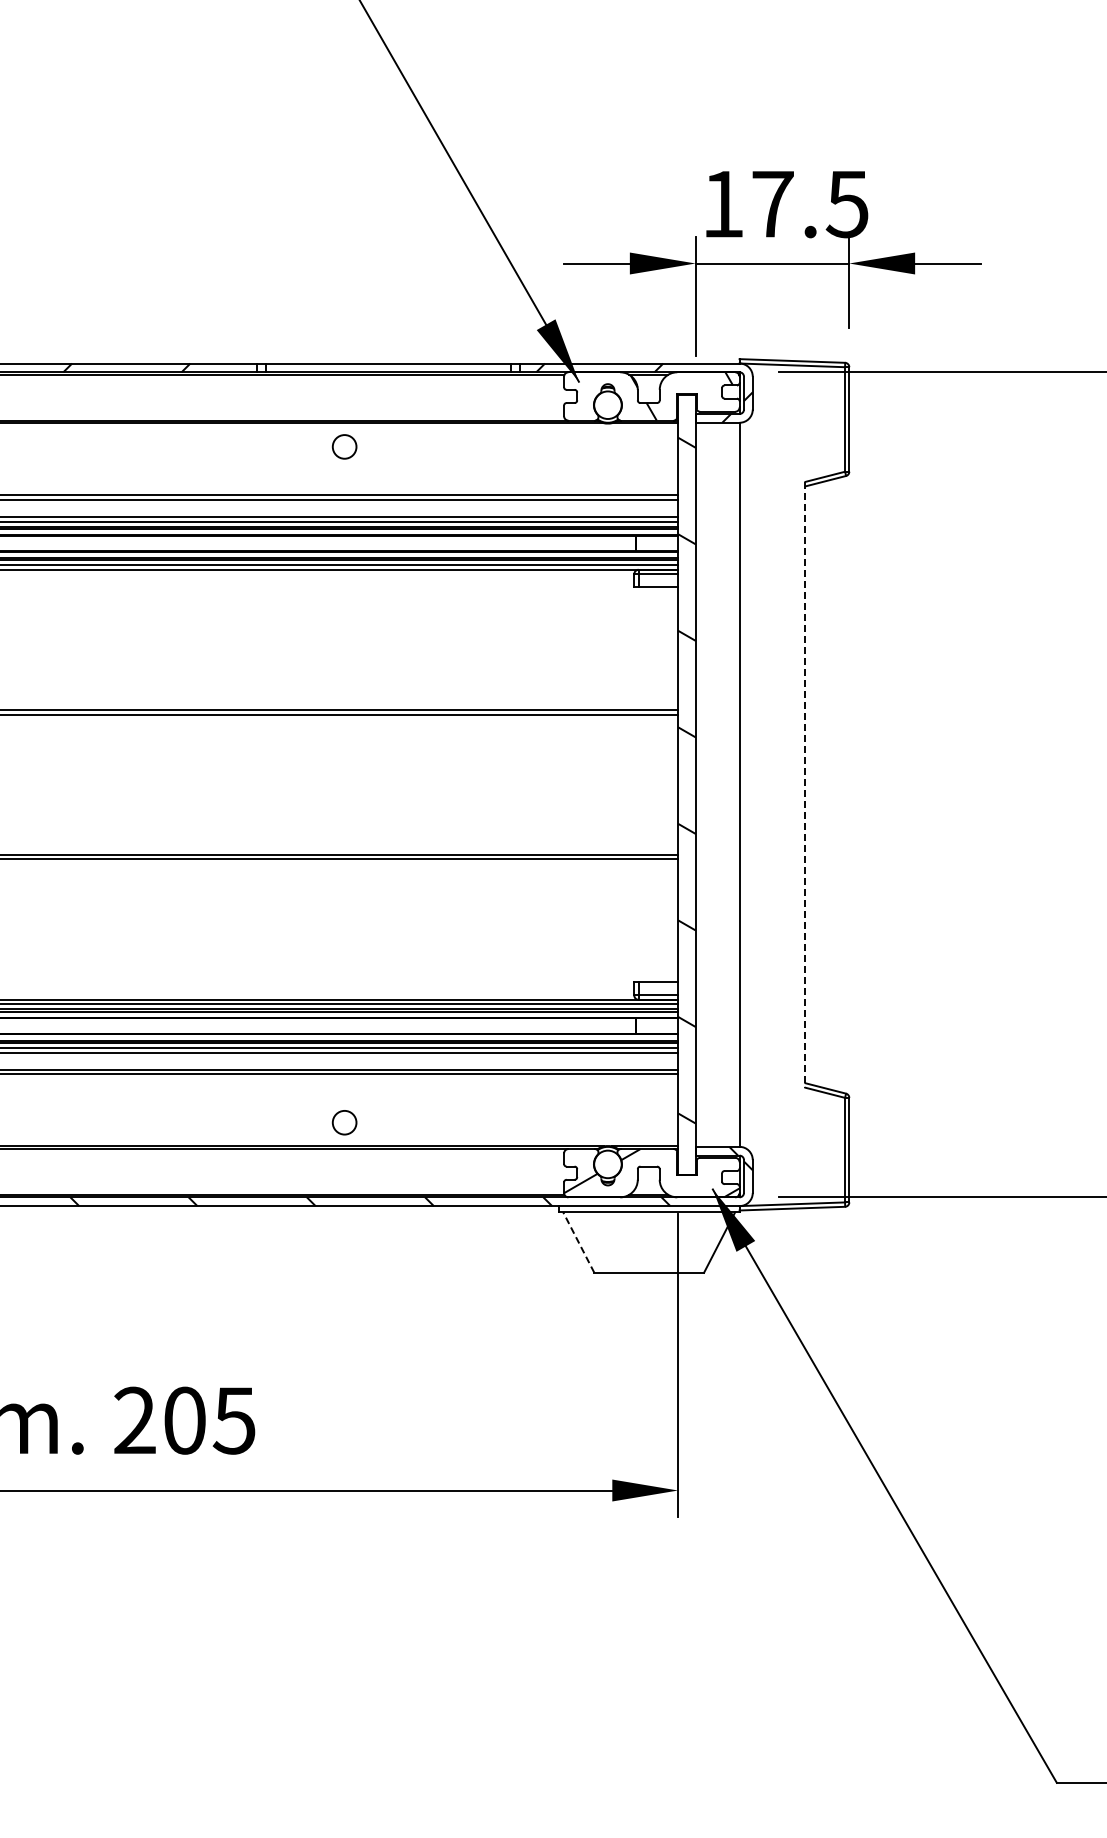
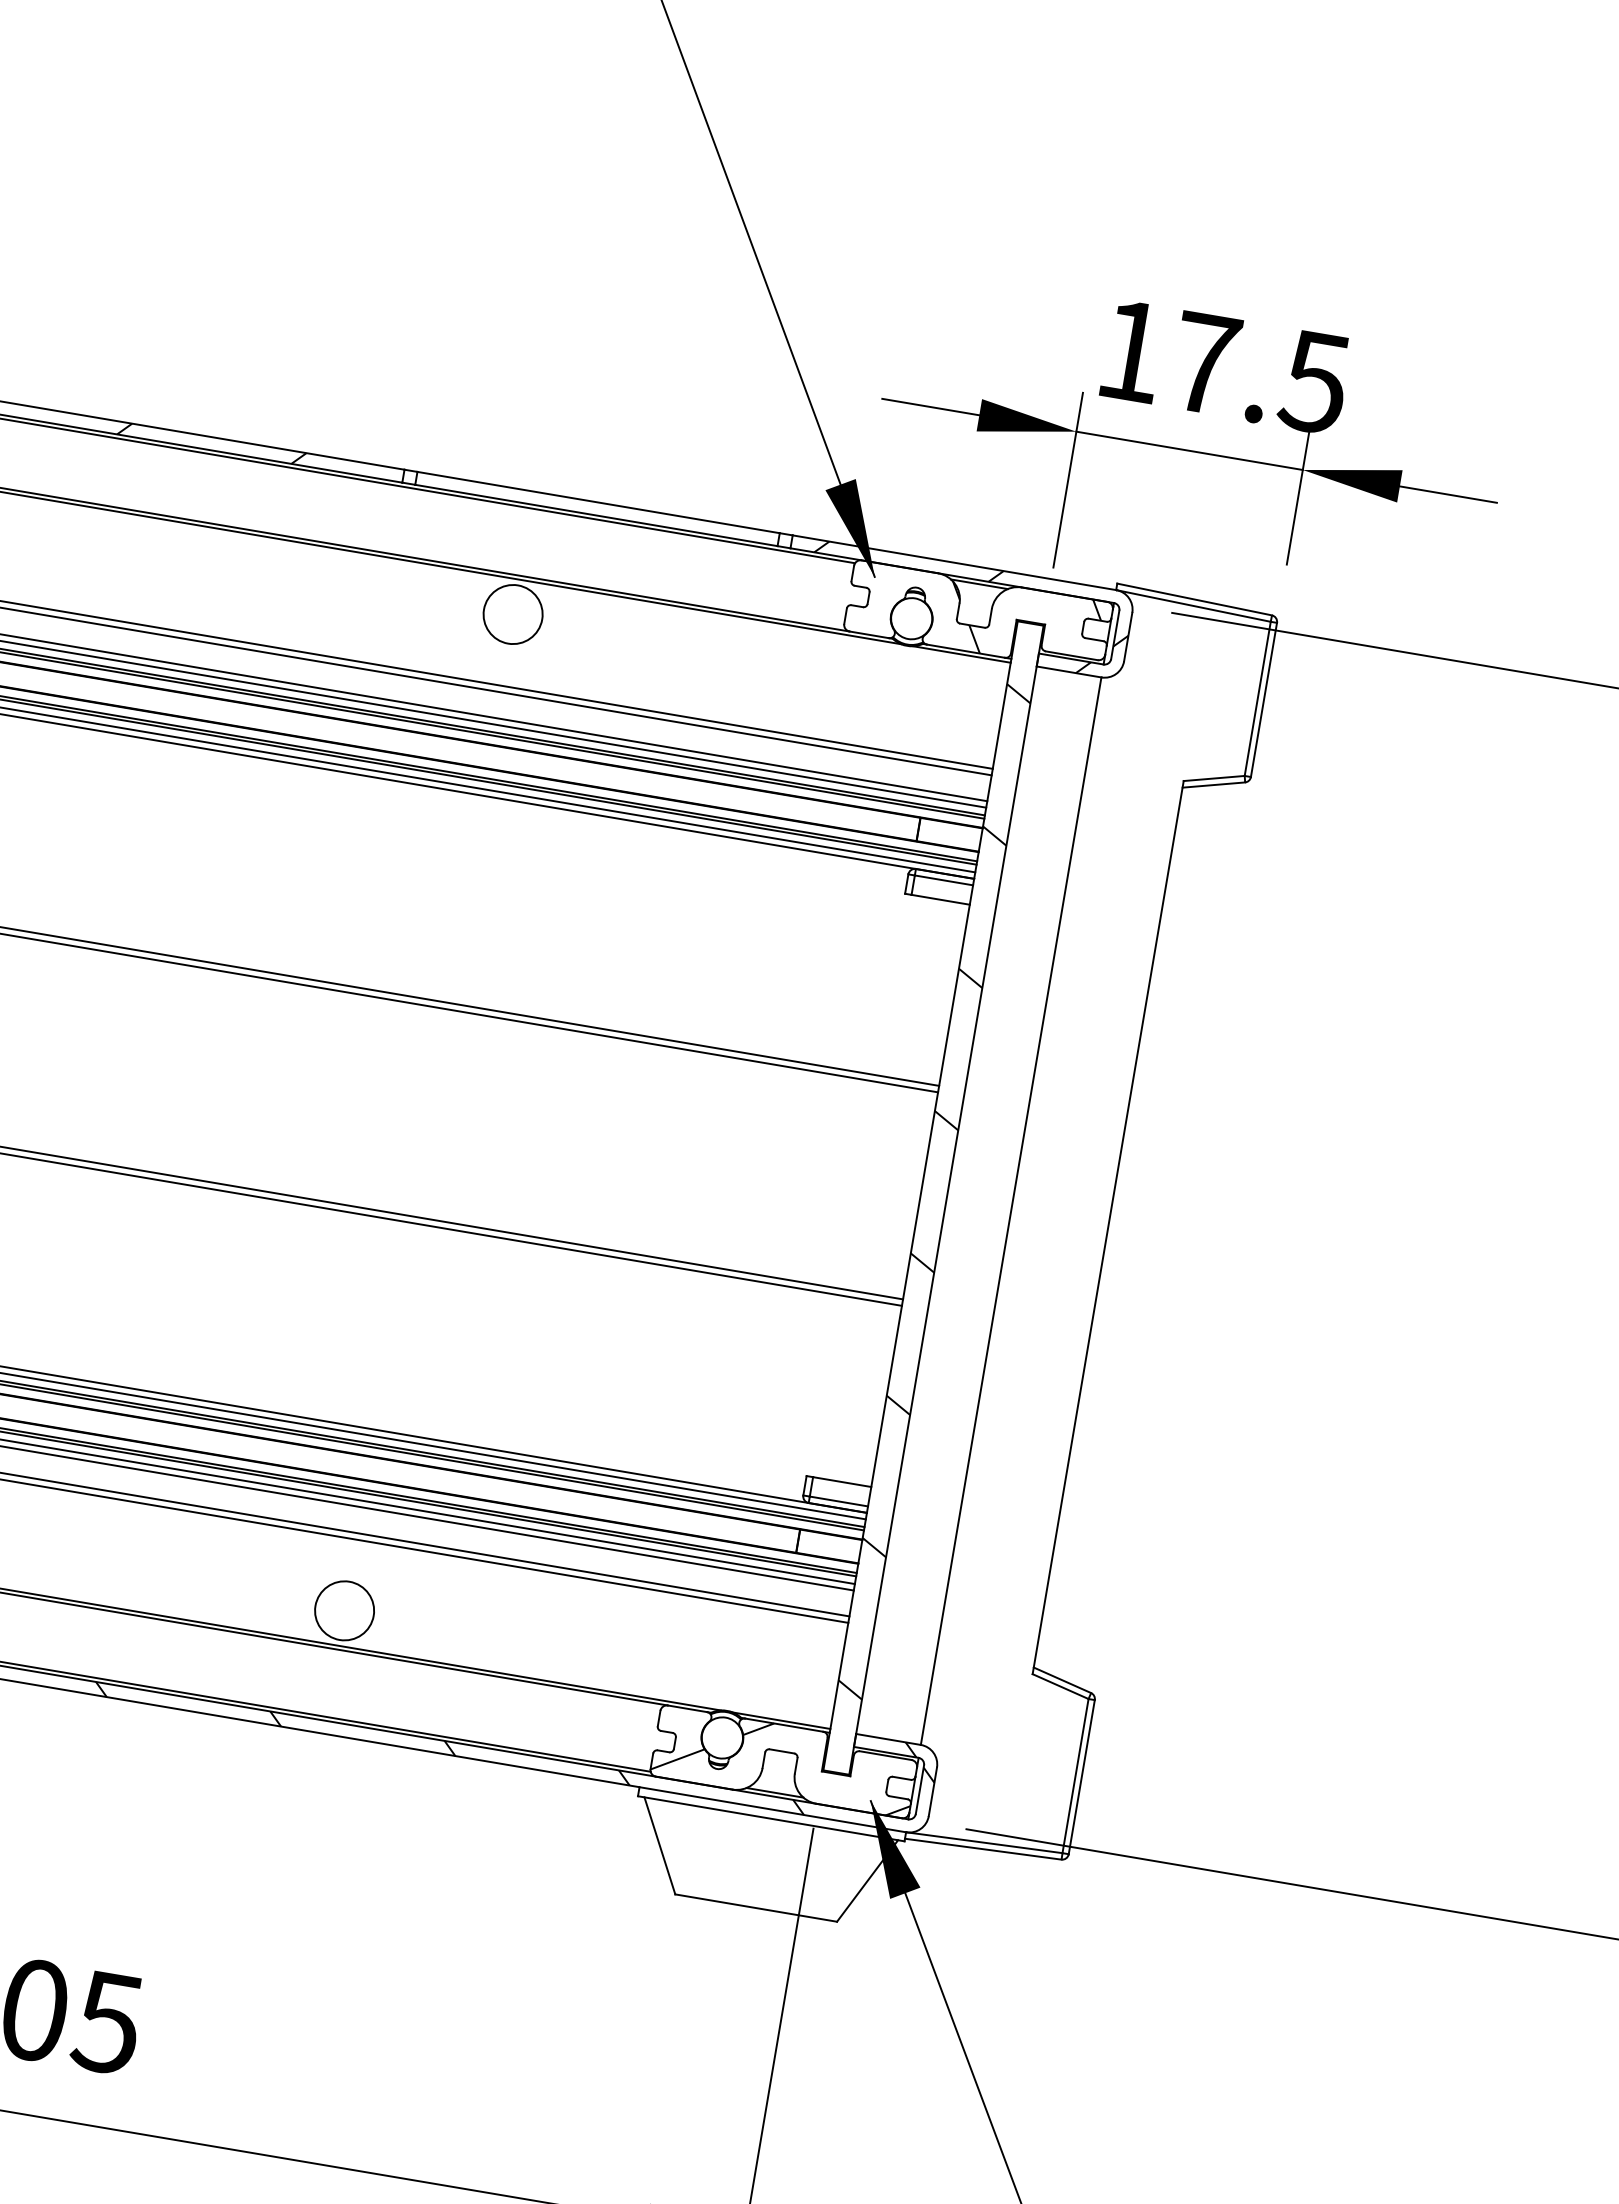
circle: (344, 446) -> (513, 613), size x1.67
line: (805, 784) -> (1108, 1227), dashed -> solid
circle: (344, 1122) -> (344, 1610), size x1.67
line: (578, 1242) -> (659, 1845), dashed -> solid

